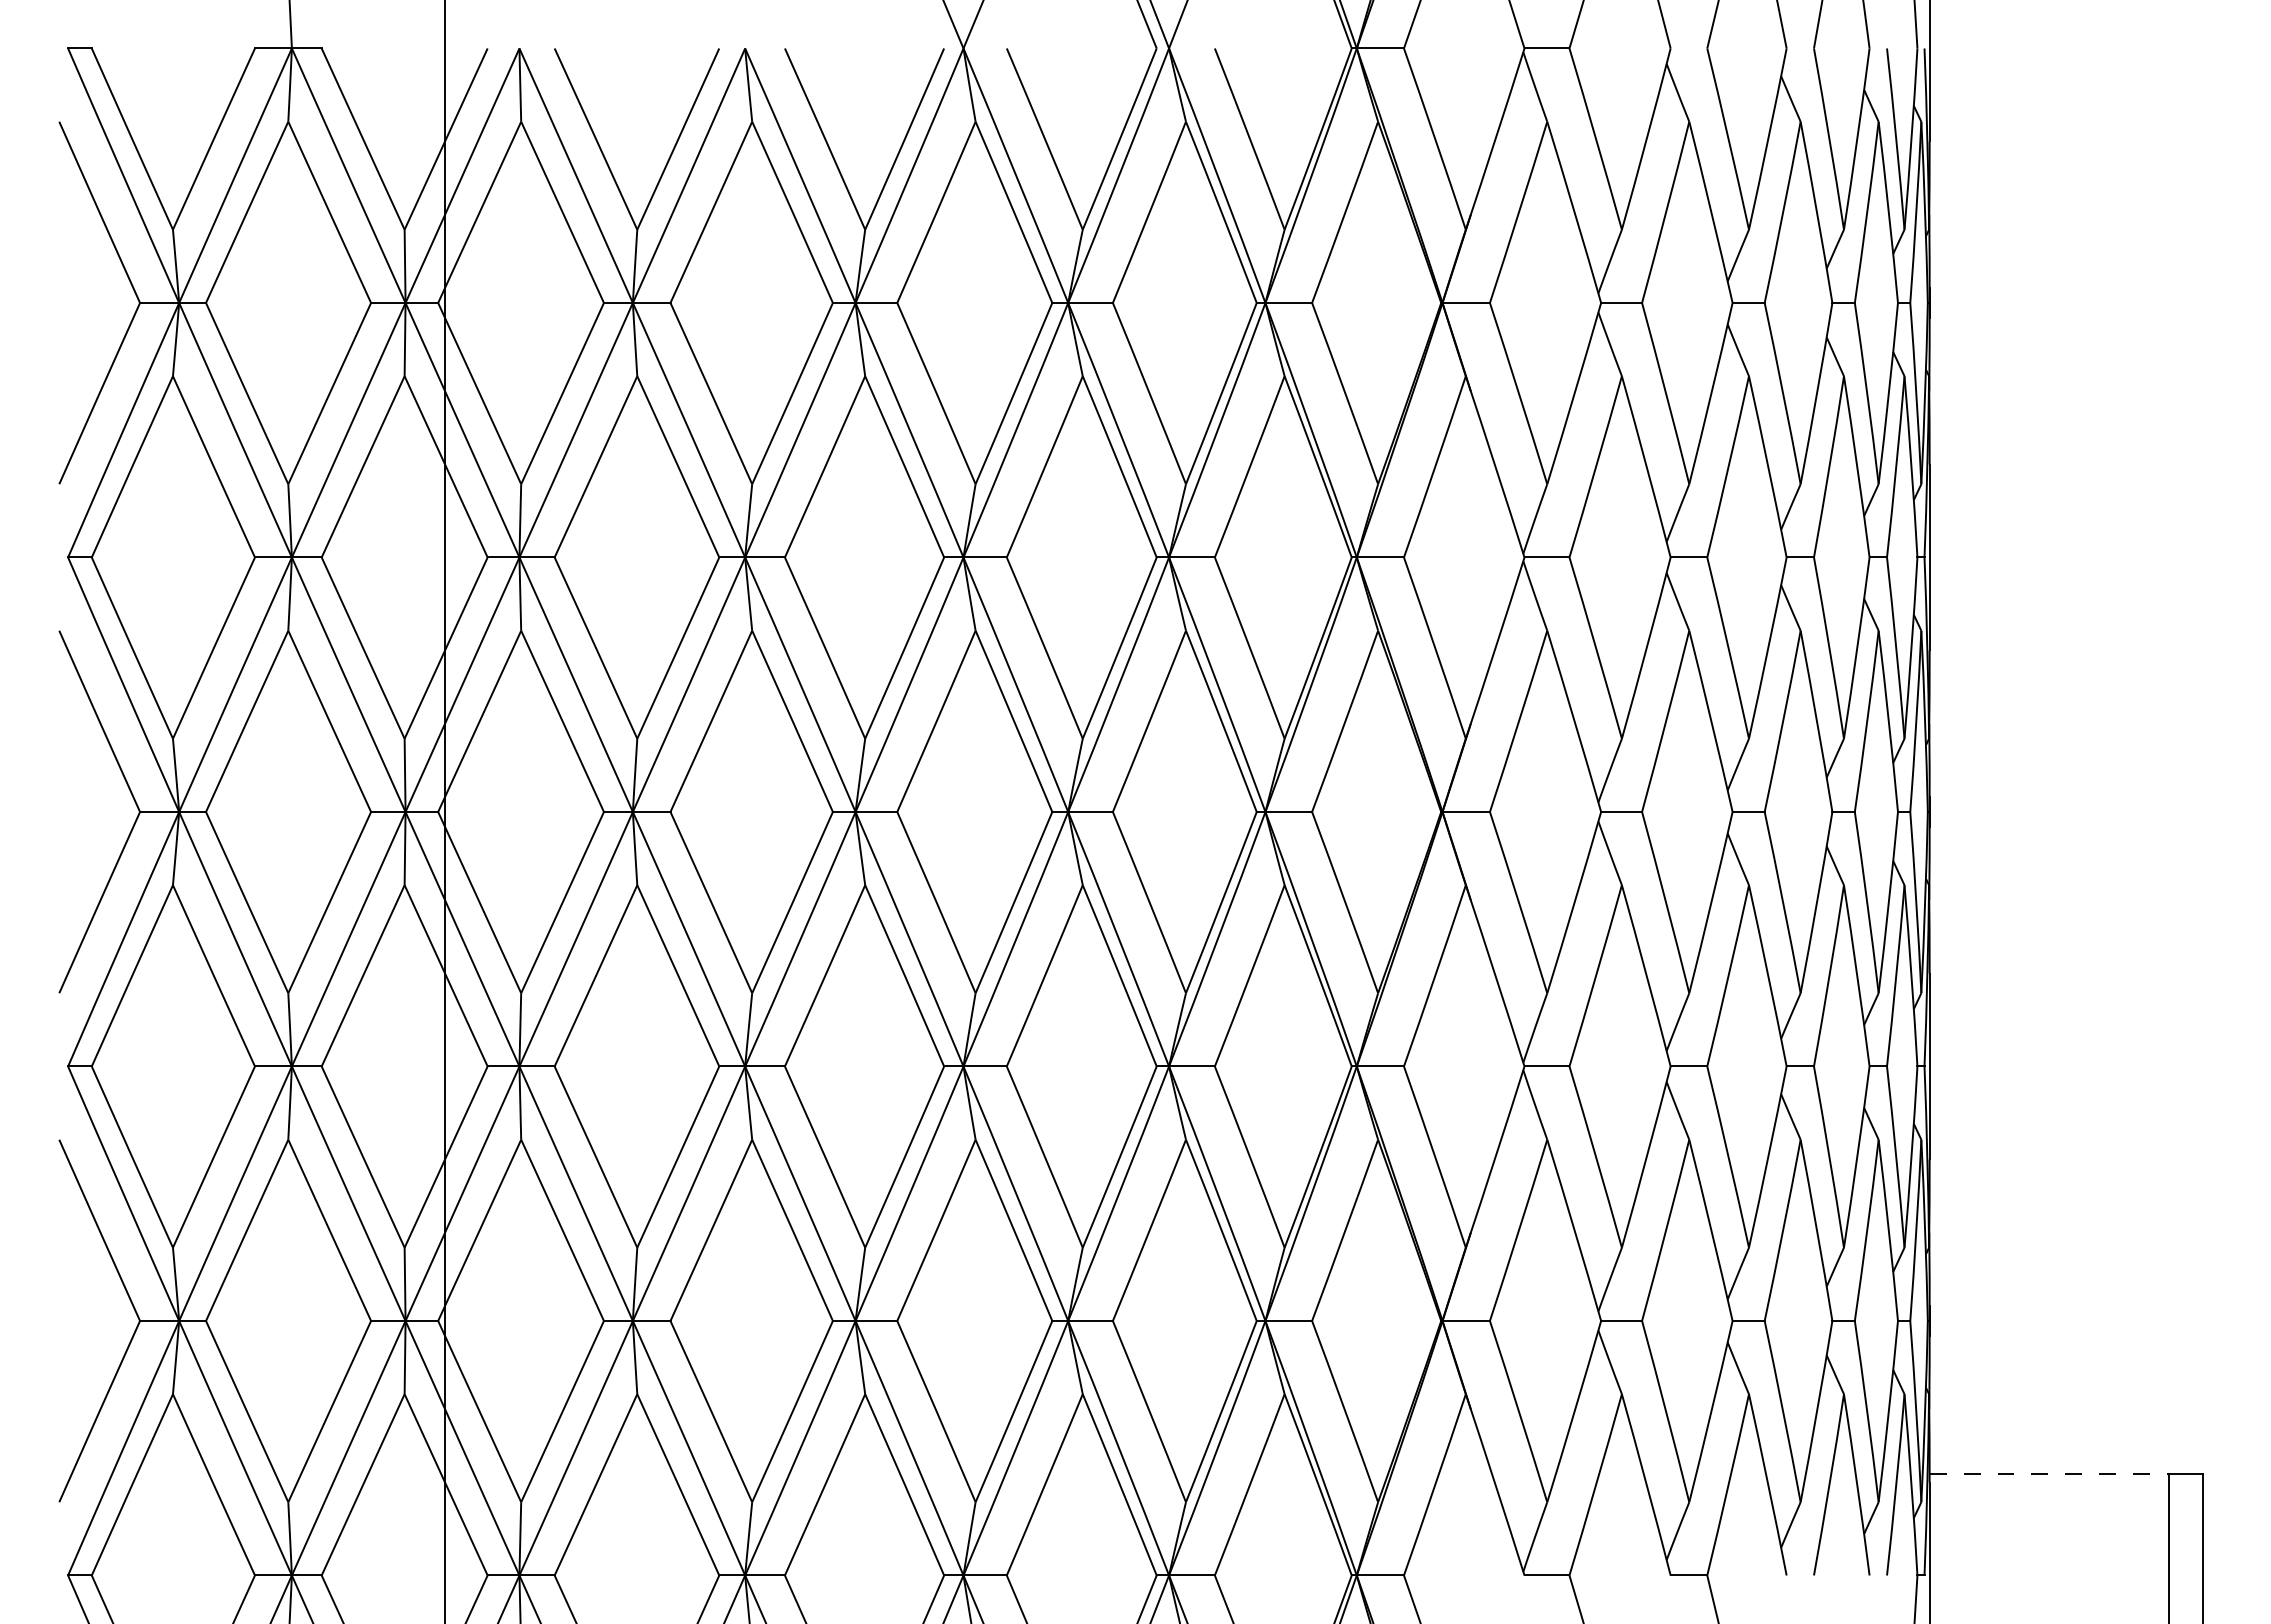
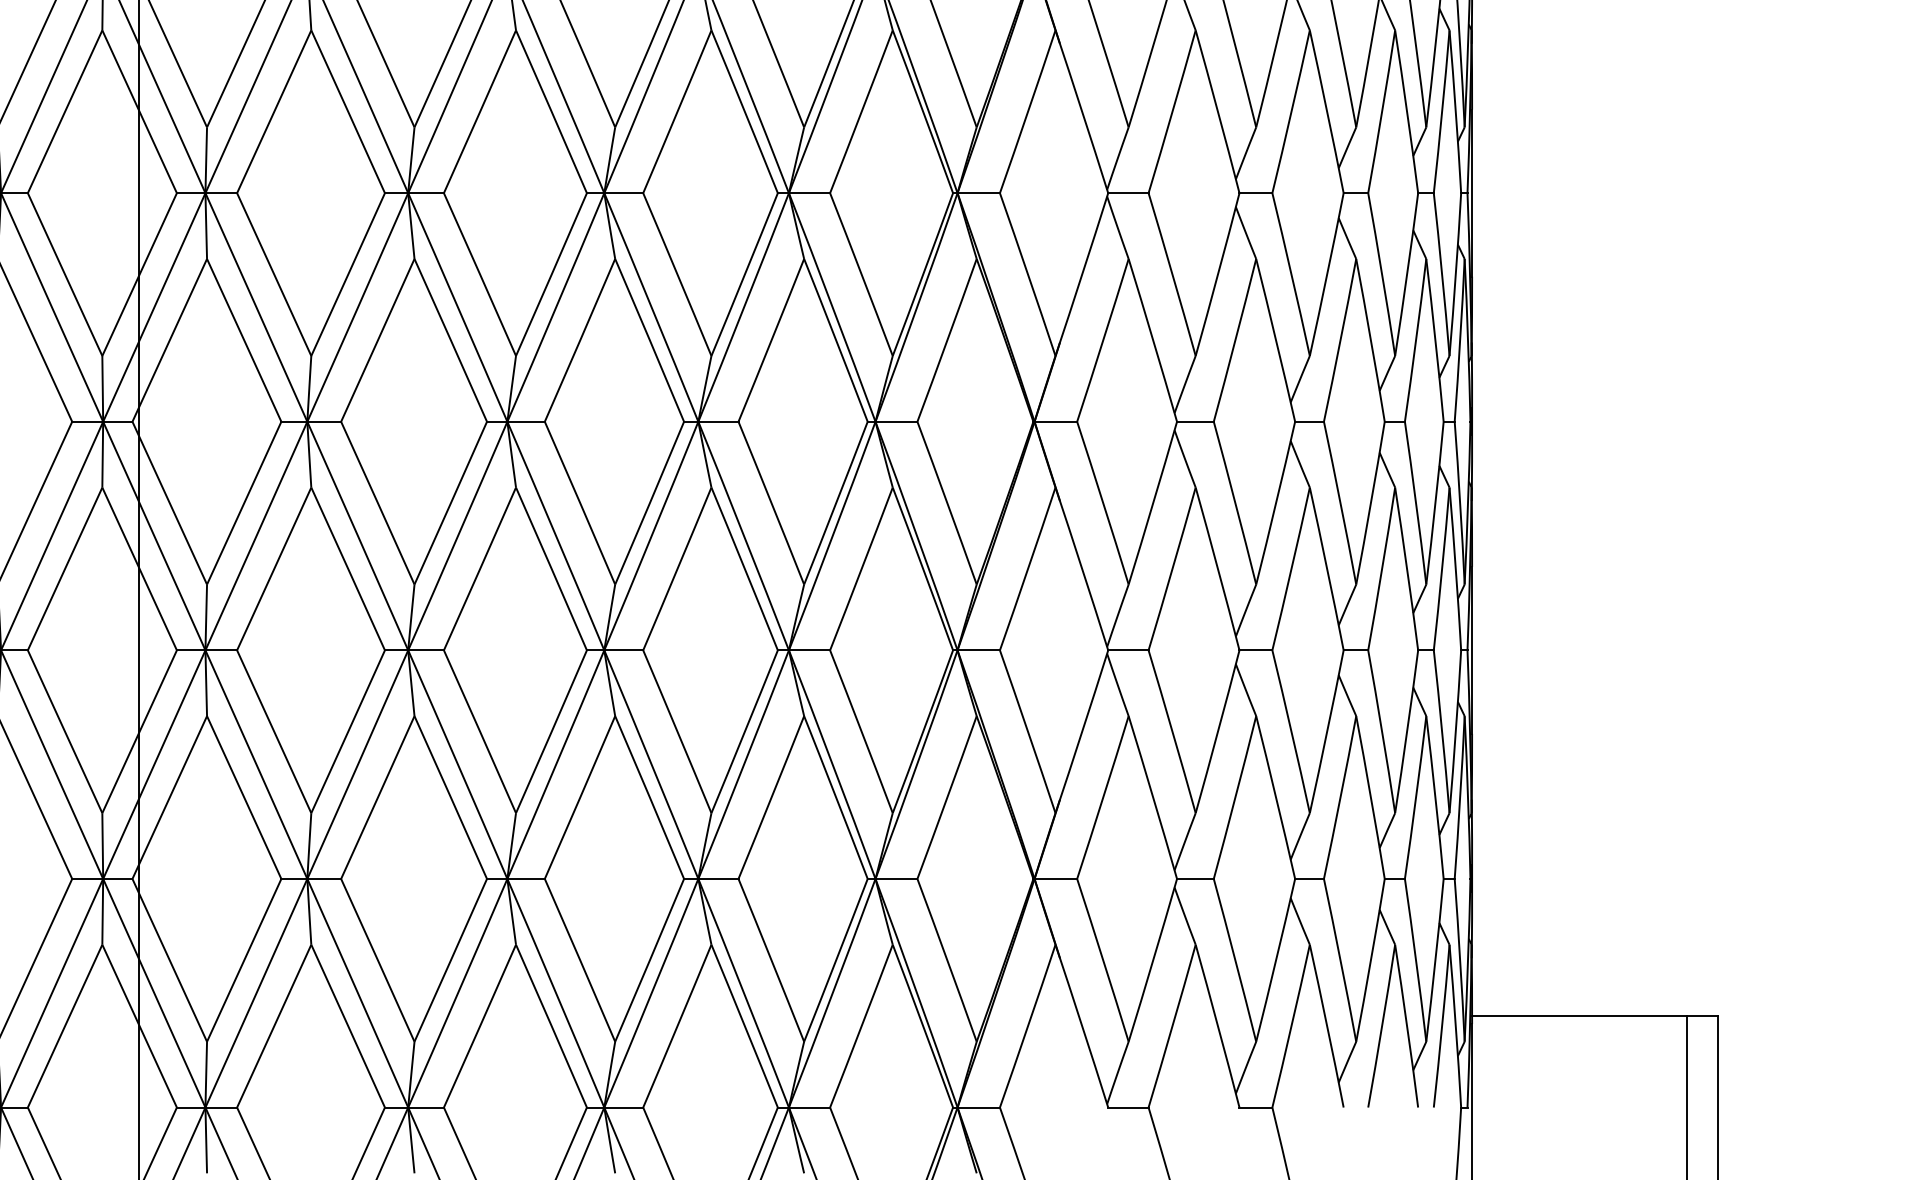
line: (2049, 1473) -> (1579, 1015), dashed -> solid

